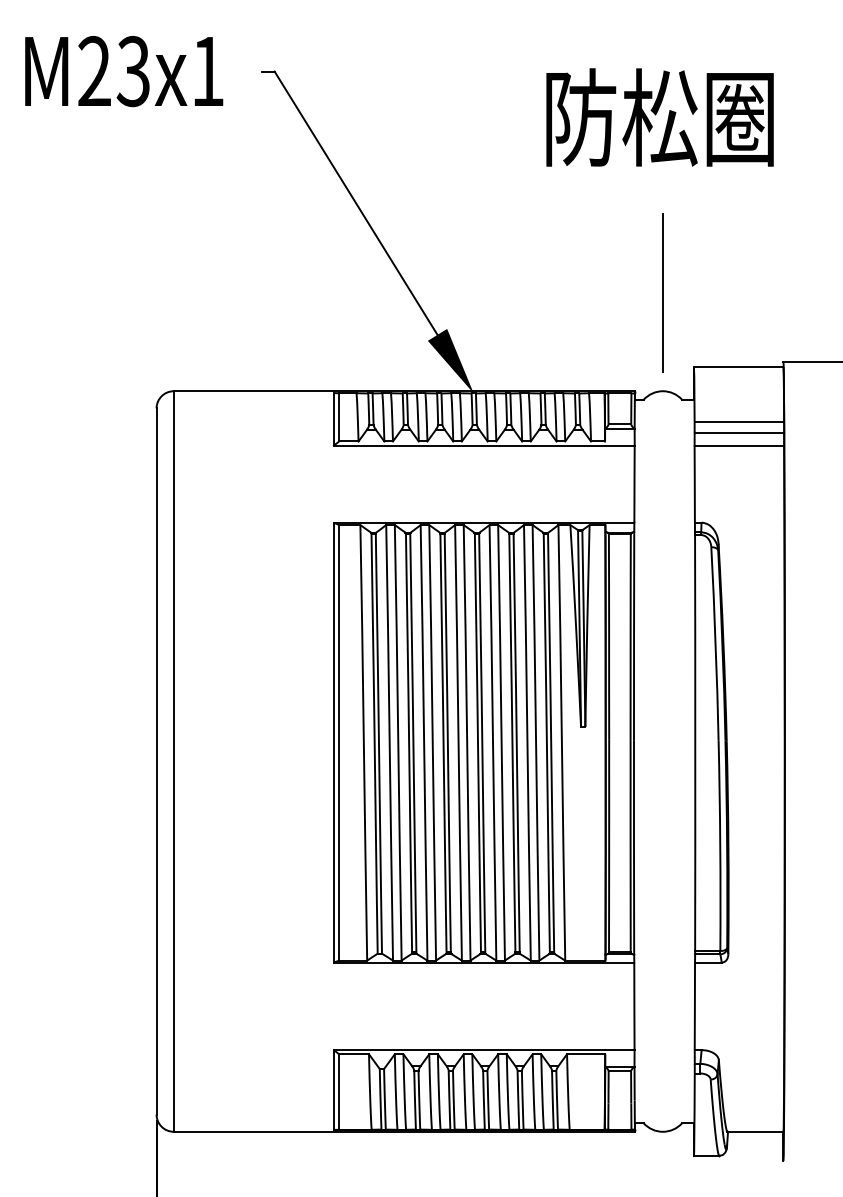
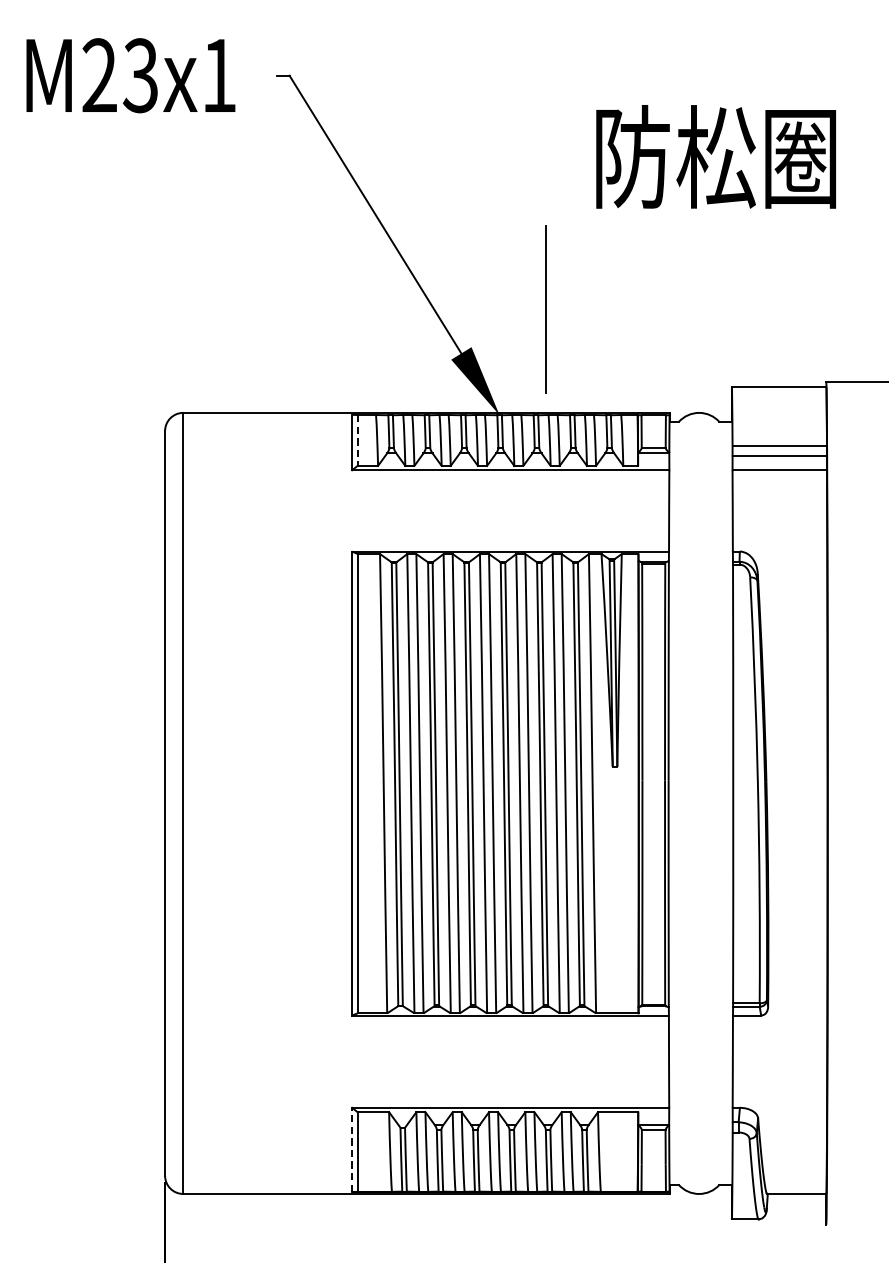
text: (659, 117) -> (715, 156), moved
line: (662, 292) -> (545, 308), moved
line: (339, 417) -> (358, 440), solid -> dashed
line: (333, 1090) -> (351, 1150), solid -> dashed

